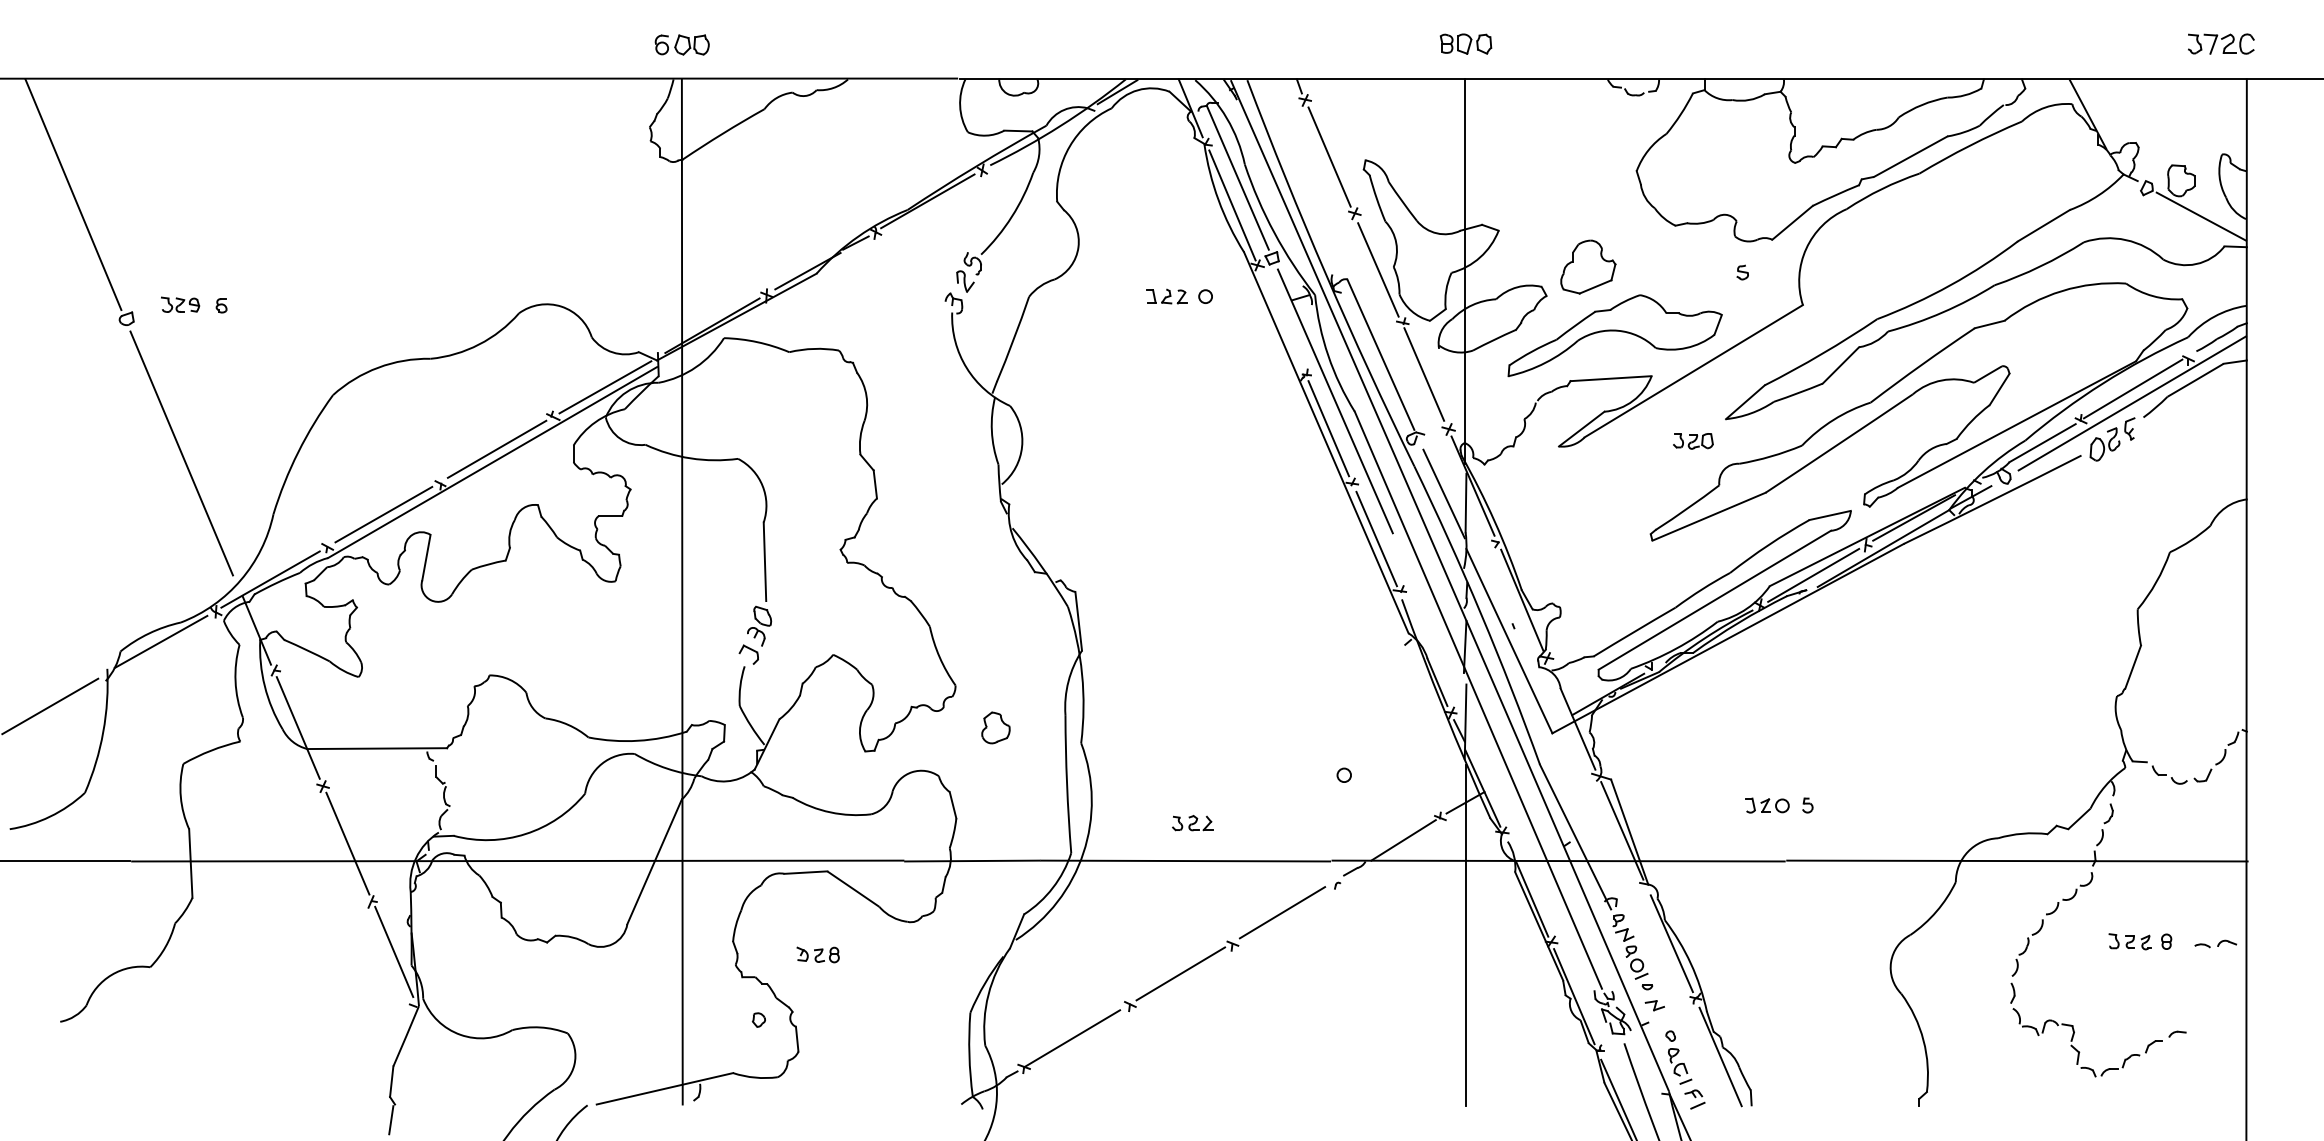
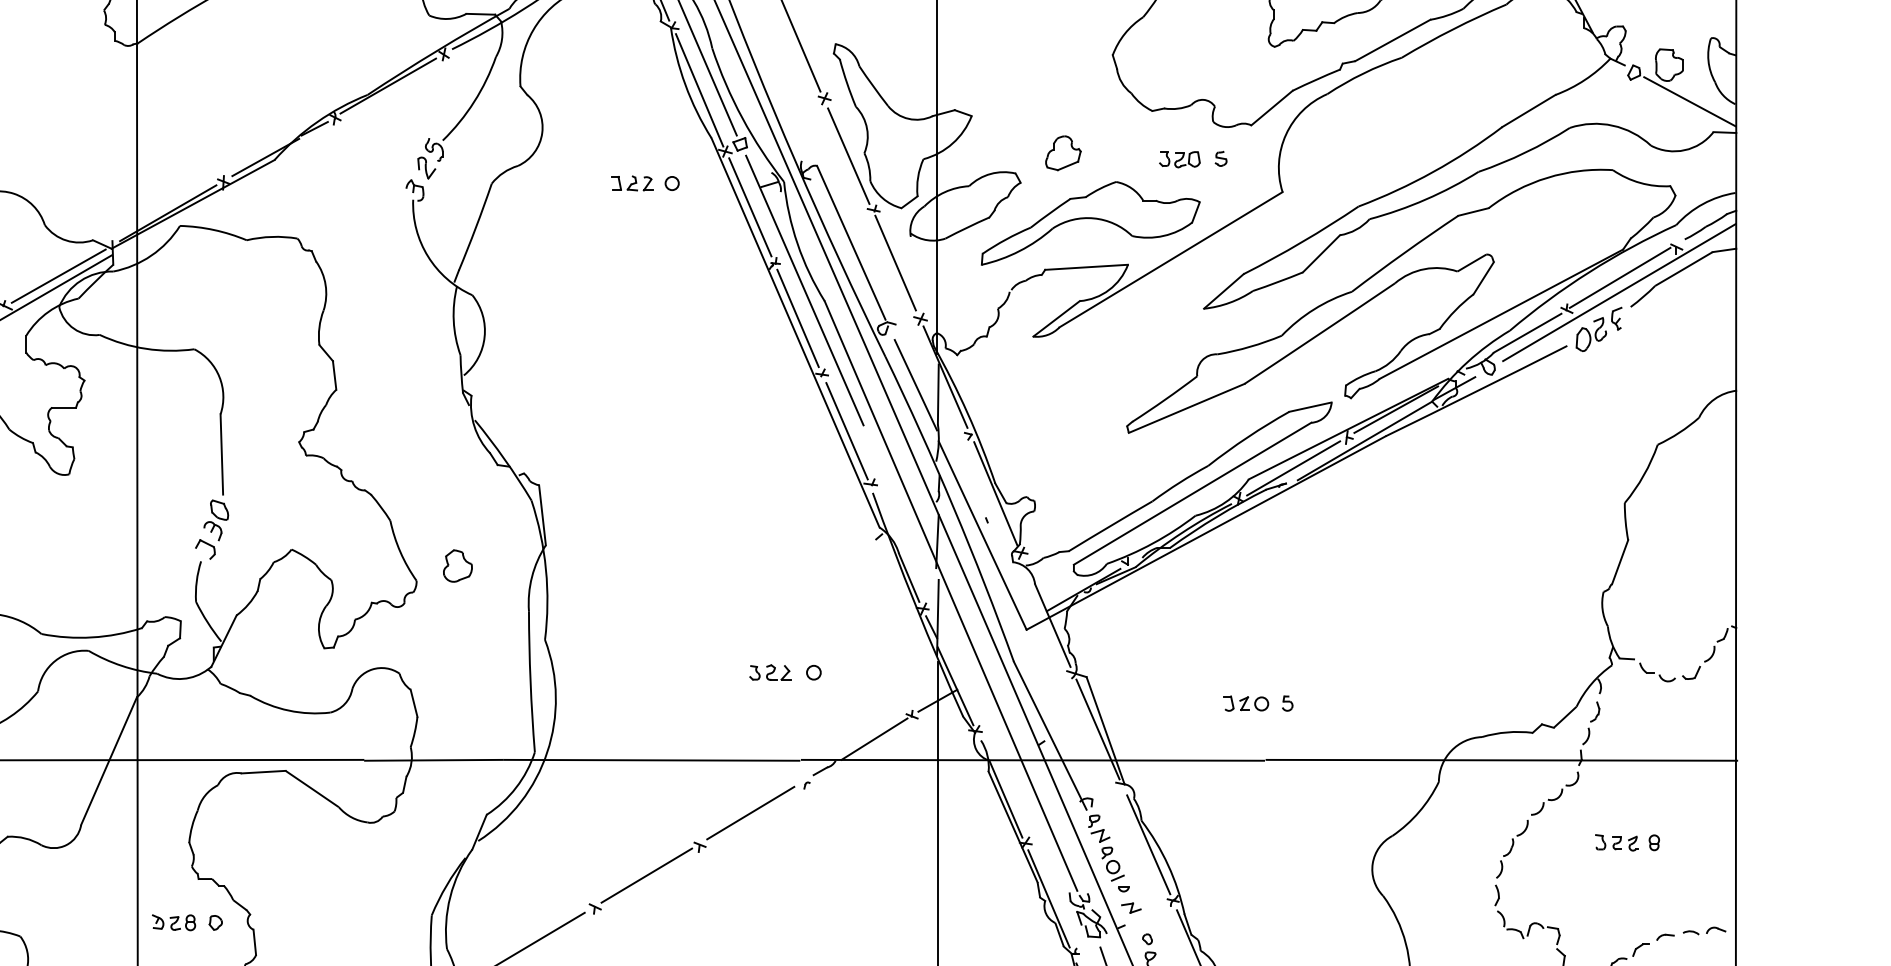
part: (1588, 266) -> (1063, 152), size x0.62
line: (1281, 319) -> (749, 206), added
part: (1693, 441) -> (1180, 159), moved
part: (995, 727) -> (457, 565), moved
part: (1192, 823) -> (770, 672), moved
part: (2215, 943) -> (1704, 930), moved
part: (817, 954) -> (173, 922), moved

